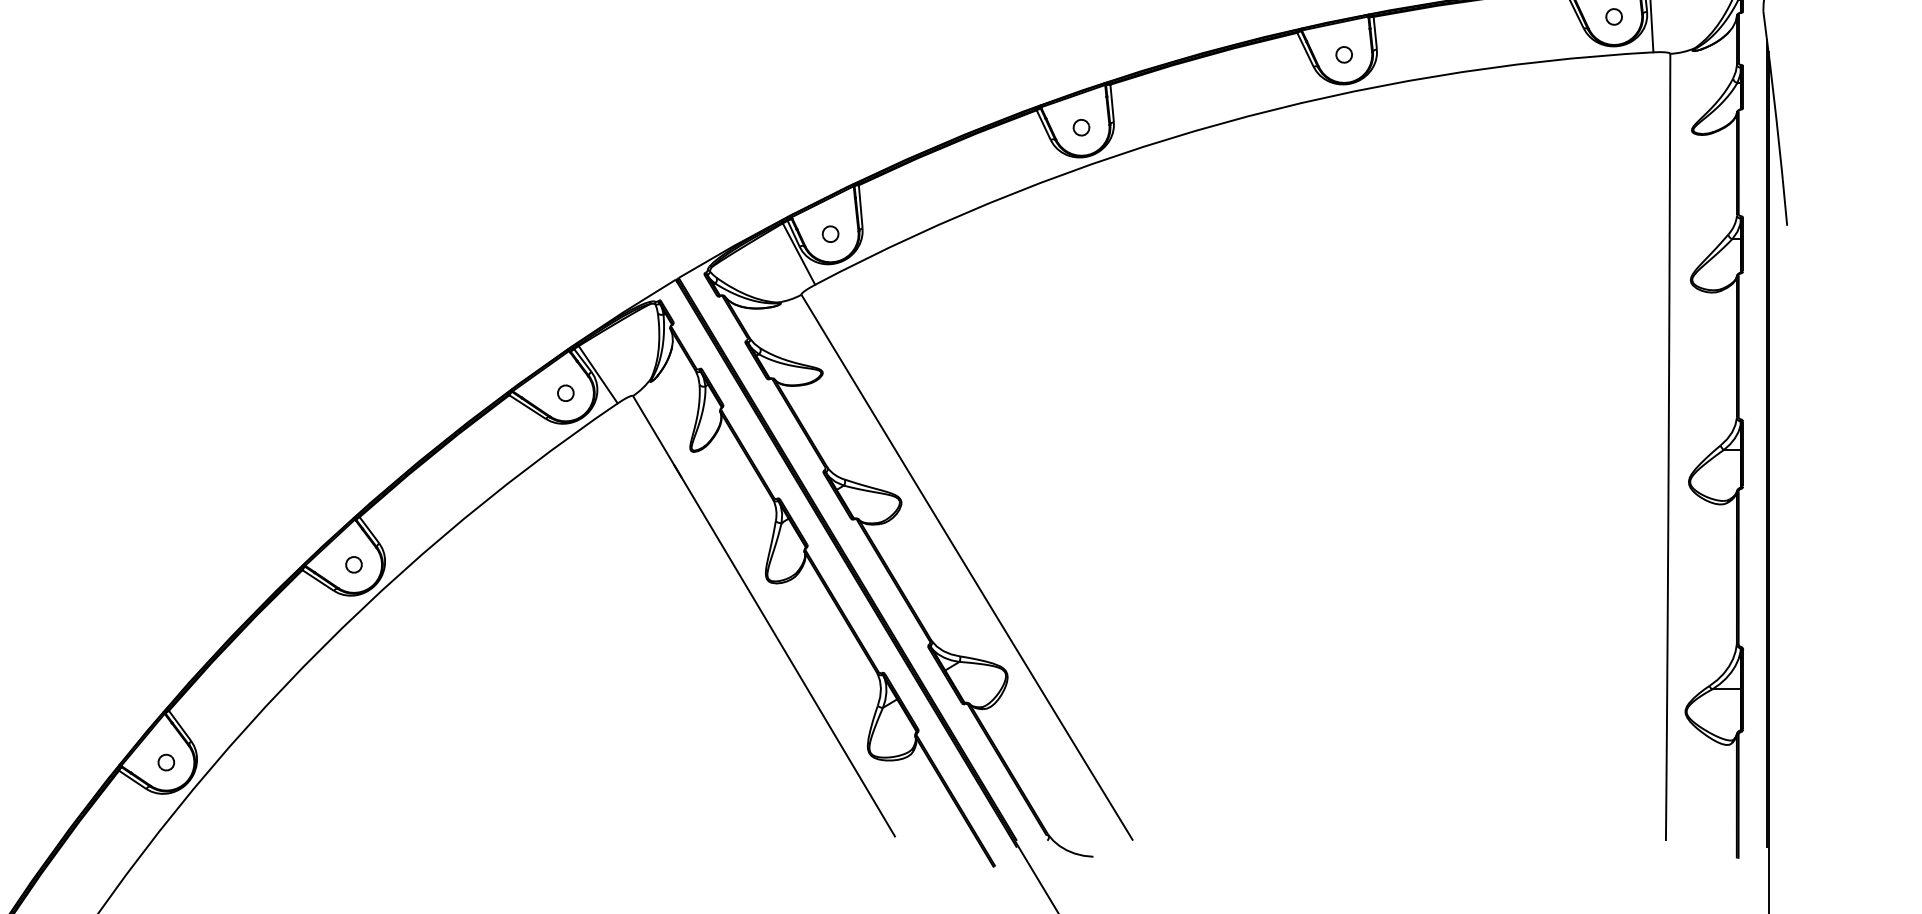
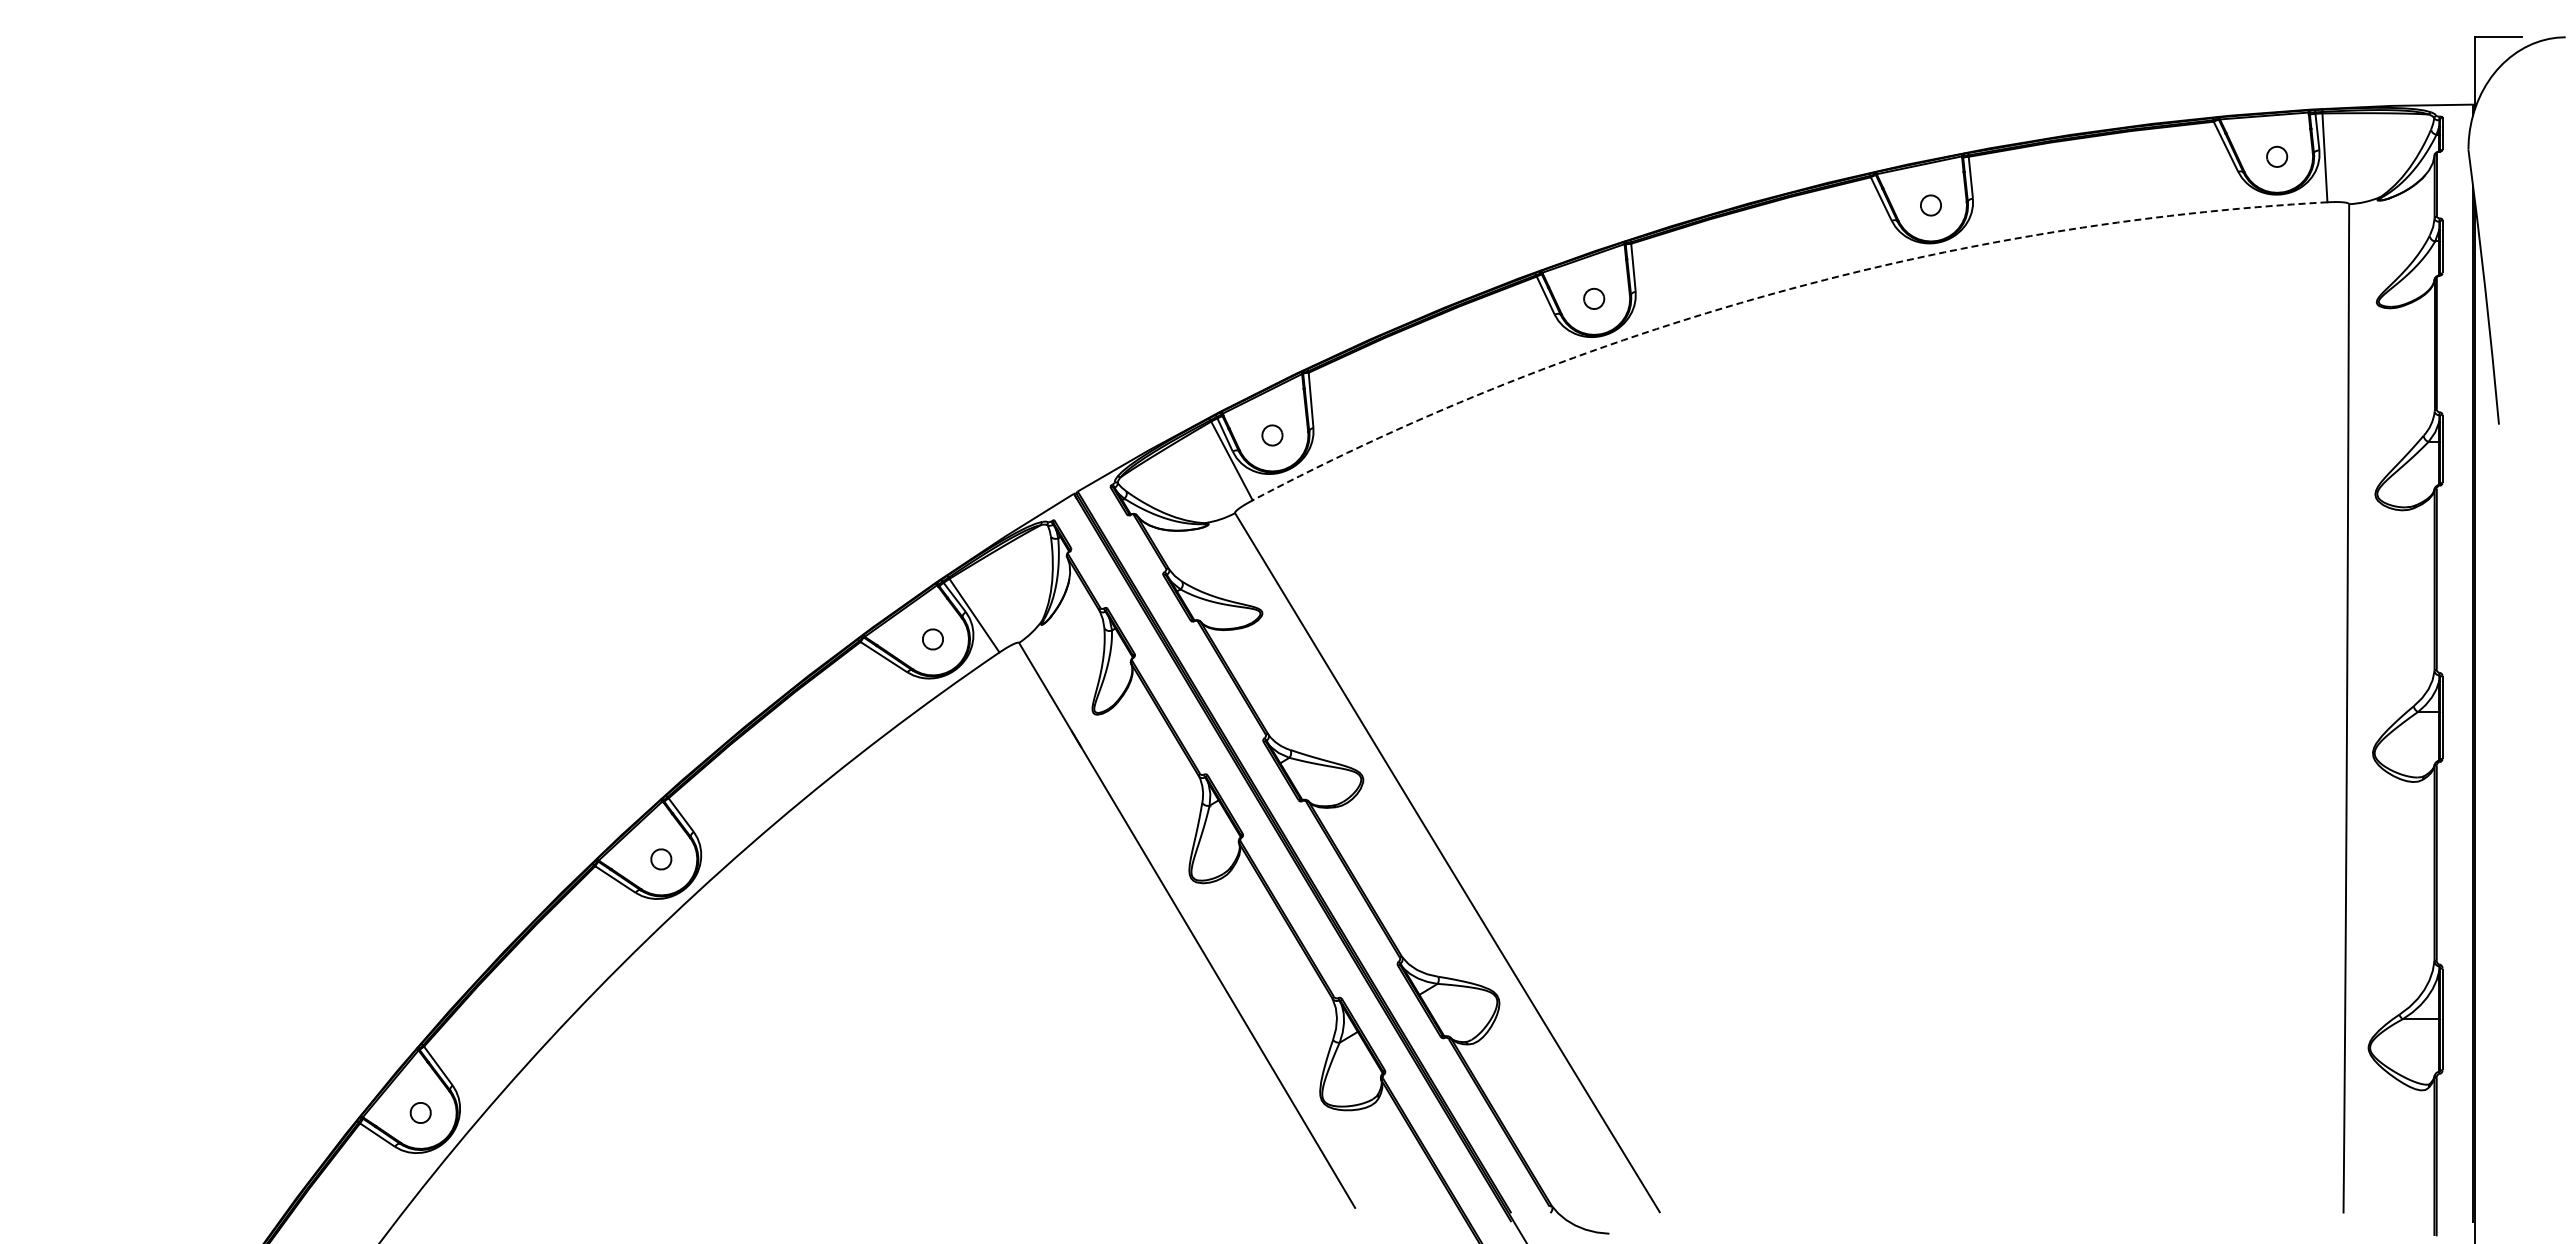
arc: (1222, 123) -> (1774, 293), solid -> dashed

